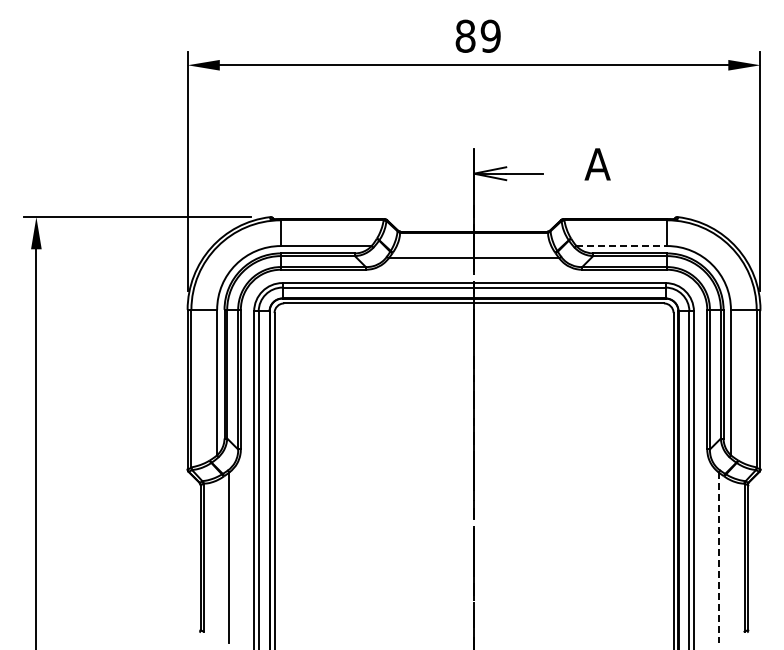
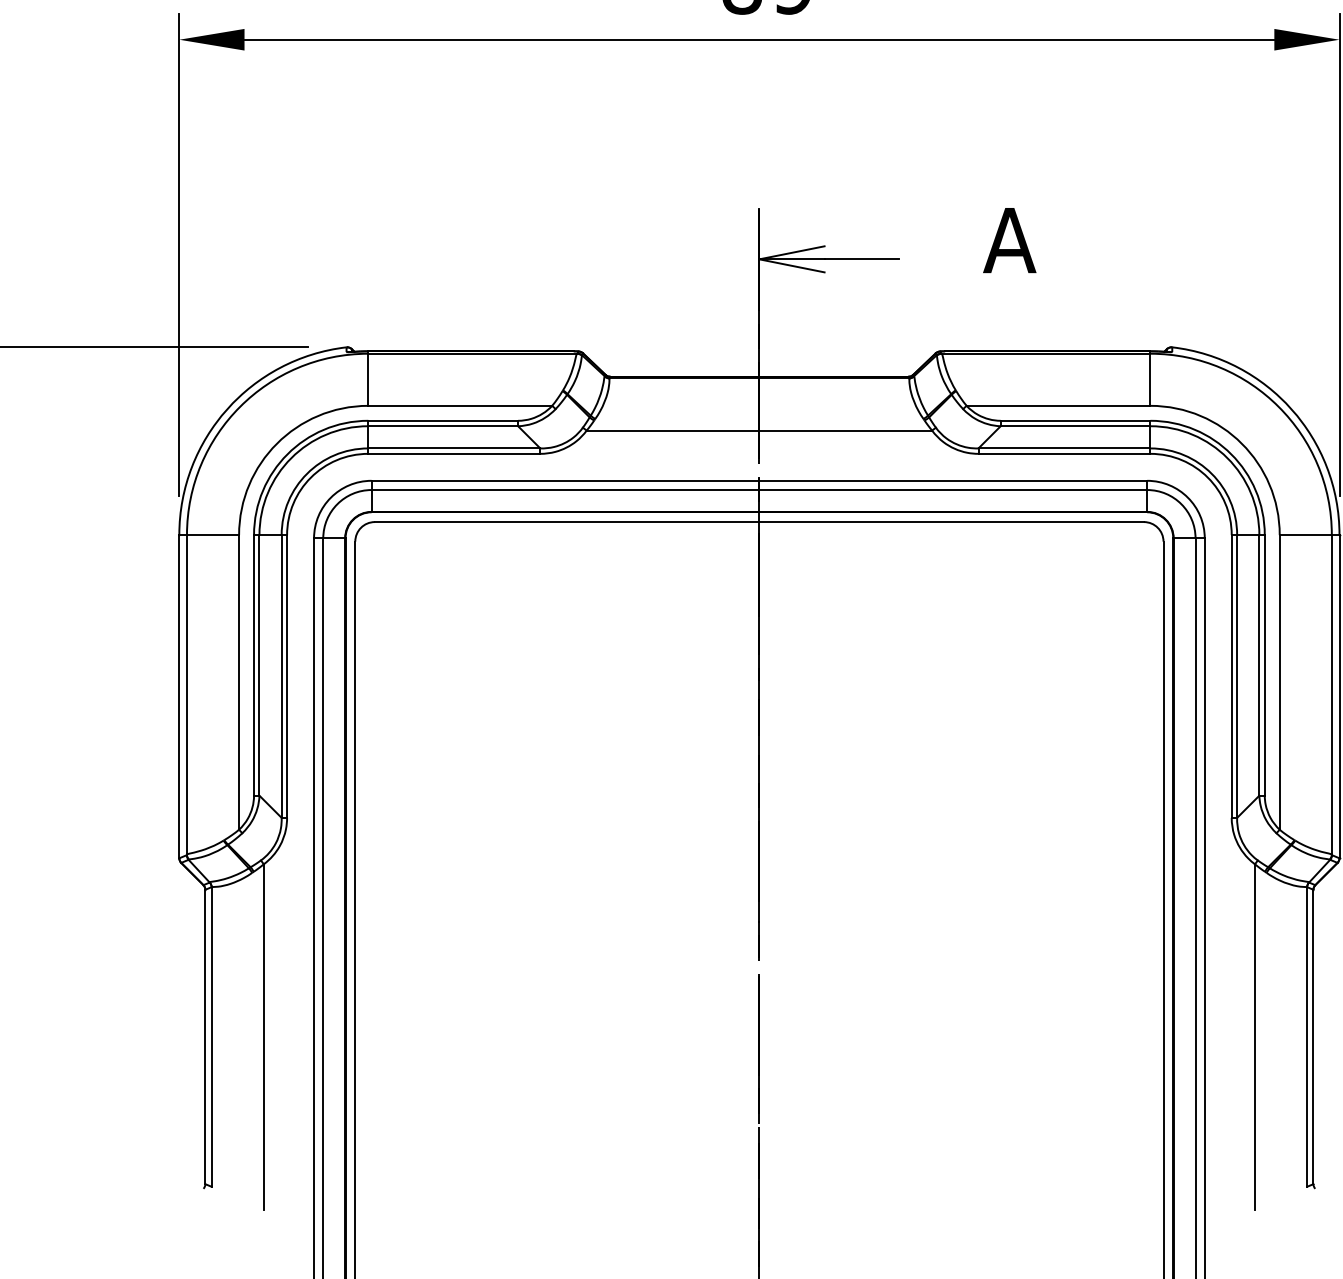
line: (622, 246) -> (1060, 406), dashed -> solid
line: (718, 558) -> (1254, 1038), dashed -> solid

